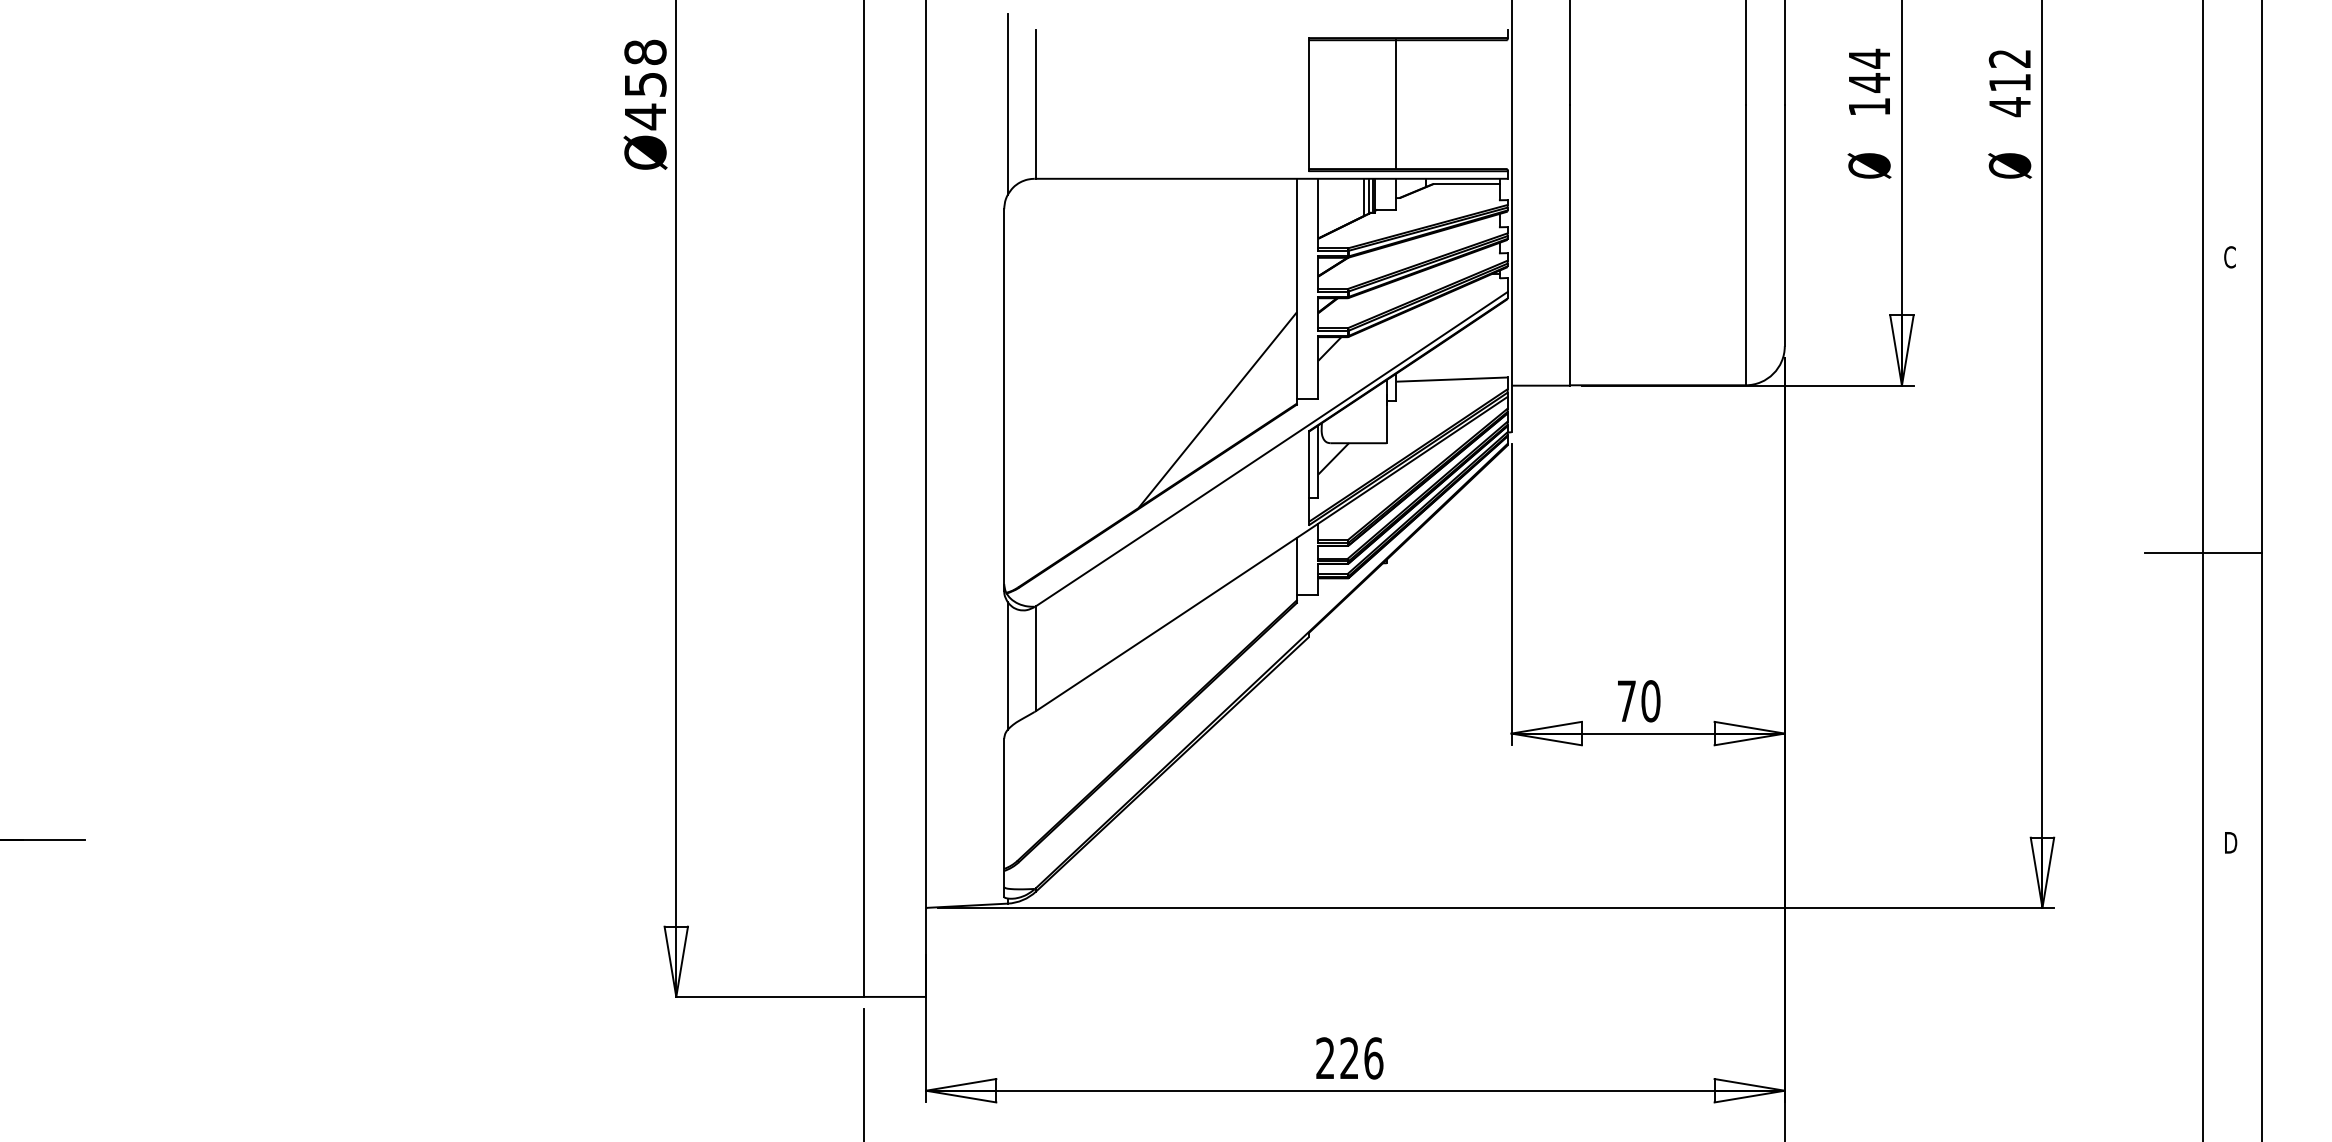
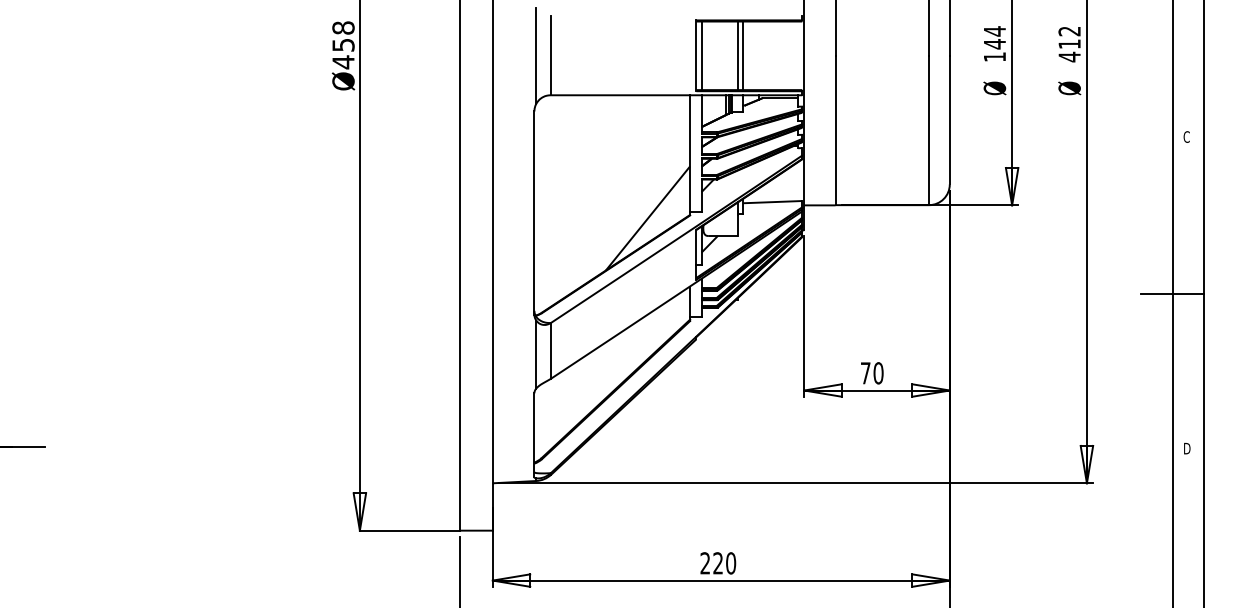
line: (1318, 104) -> (701, 55), added
line: (1385, 104) -> (737, 55), added
text: (1374, 1058) -> (731, 563), 226 -> 220

